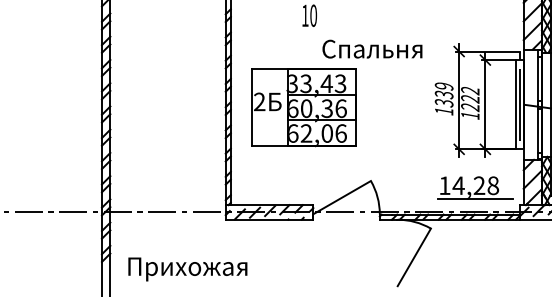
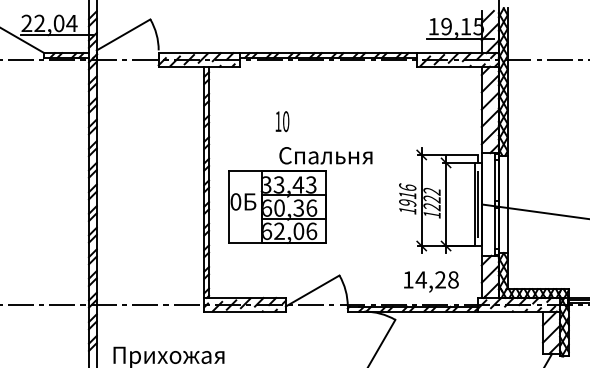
text: (372, 48) -> (325, 155), moved
text: (443, 95) -> (407, 195), 1339 -> 1916
text: (259, 101) -> (235, 201), 2 -> 0
line: (475, 198) -> (436, 291), removed

